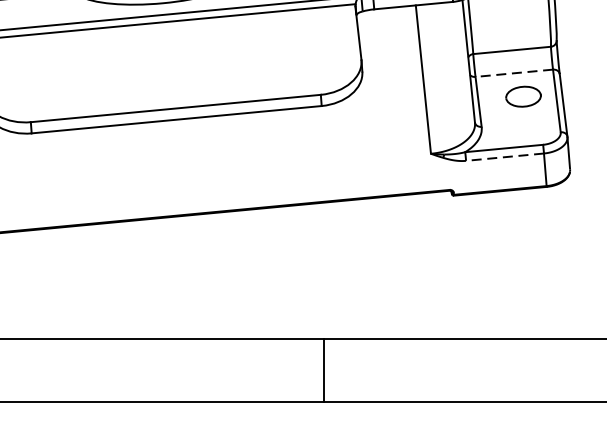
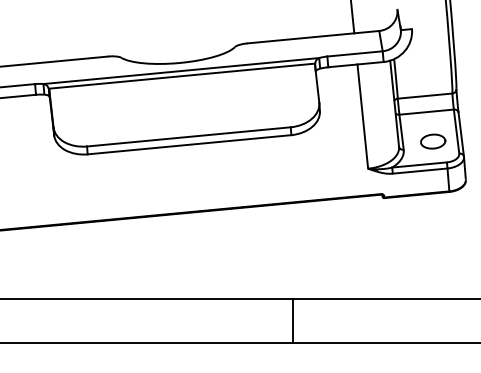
line: (514, 73) -> (426, 112), dashed -> solid
part: (524, 96) -> (433, 141), moved
line: (504, 157) -> (419, 171), dashed -> solid

